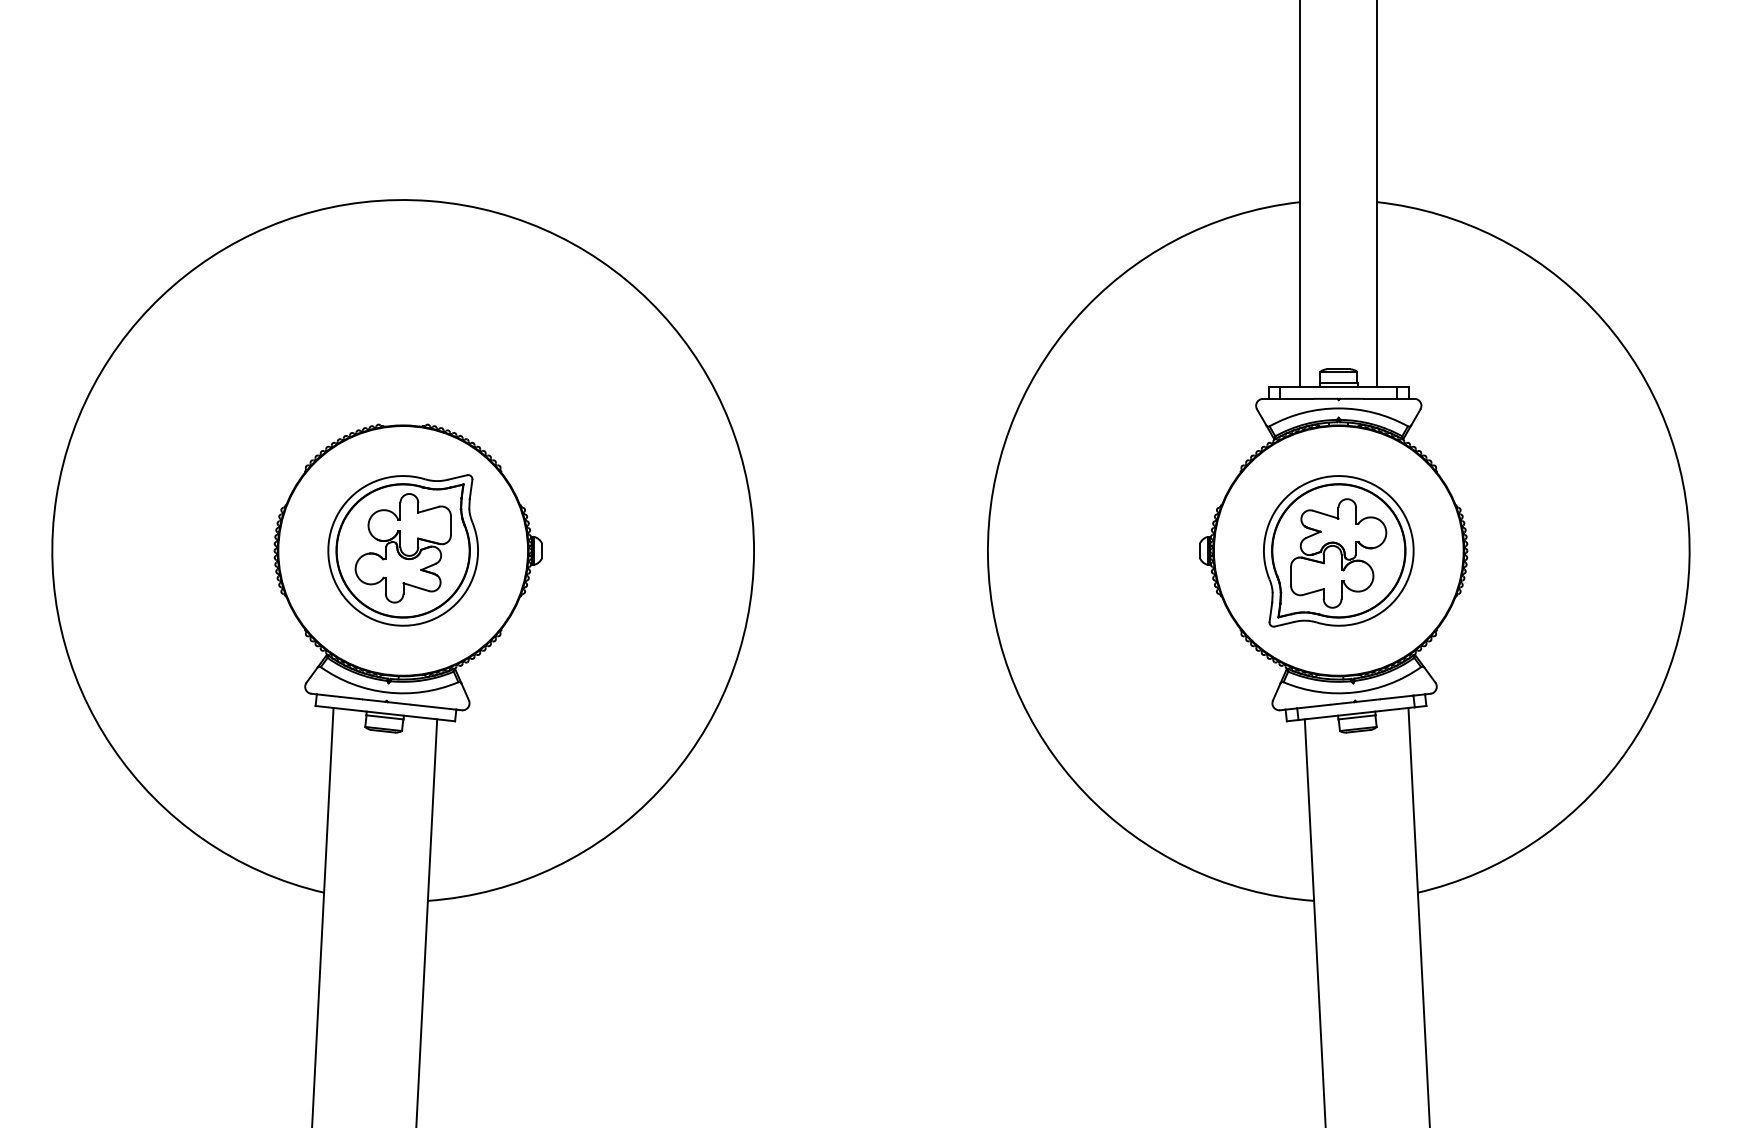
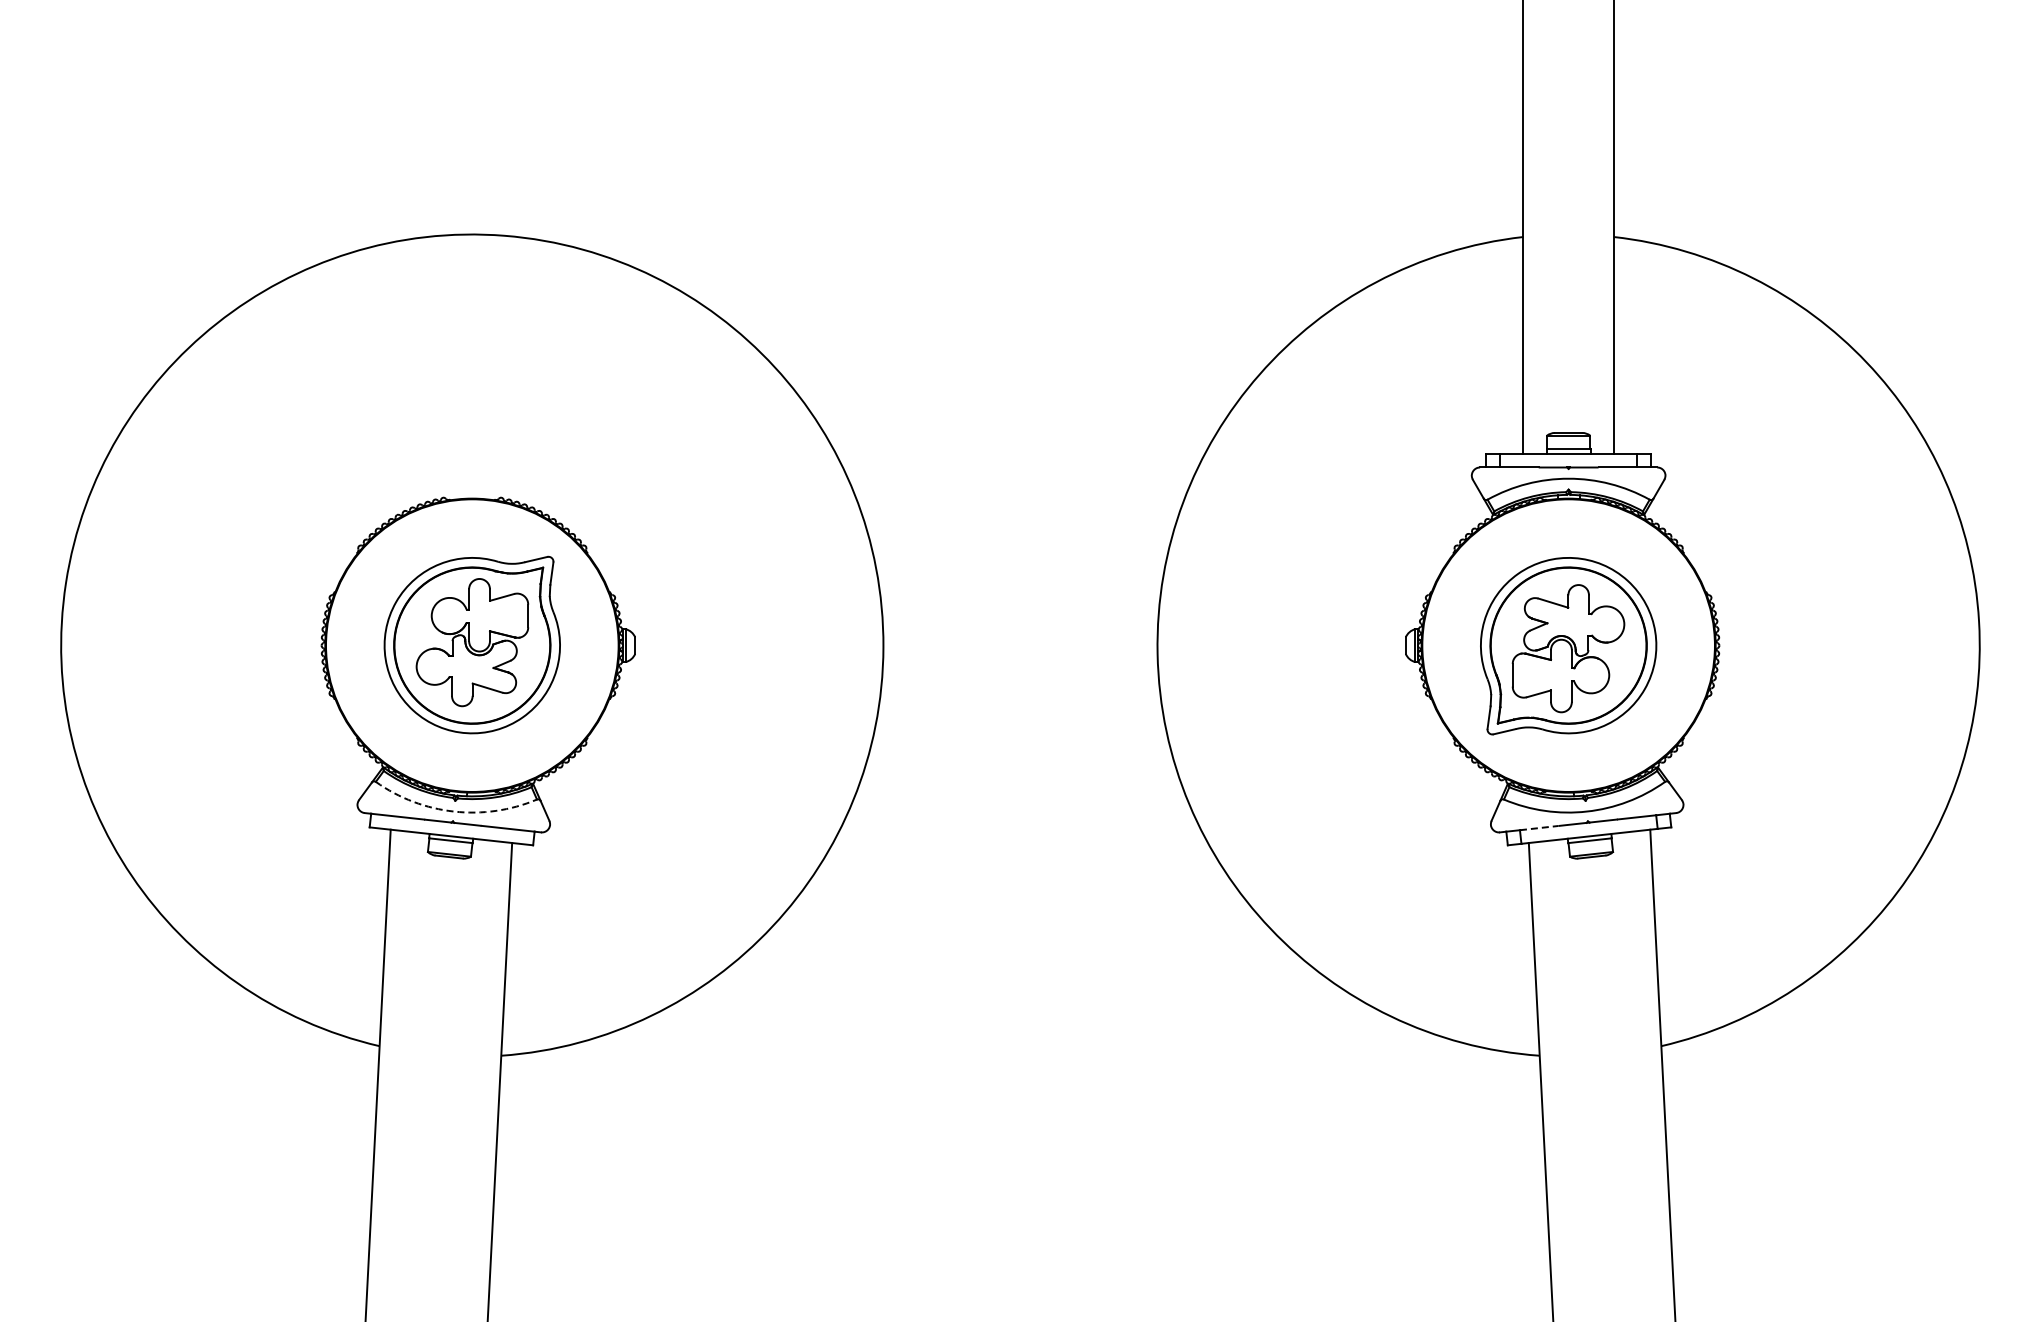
arc: (387, 692) -> (454, 811), solid -> dashed
line: (1313, 706) -> (1539, 828), solid -> dashed

